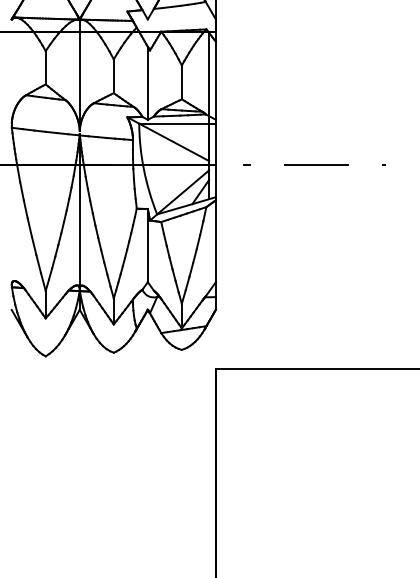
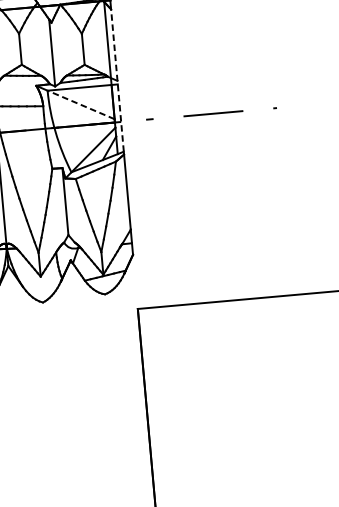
line: (215, 119) -> (117, 80), solid -> dashed
line: (174, 142) -> (81, 105), solid -> dashed

